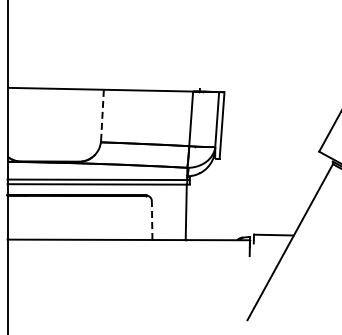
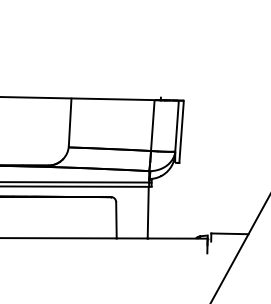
line: (102, 115) -> (70, 122), dashed -> solid
line: (152, 220) -> (116, 220), dashed -> solid

